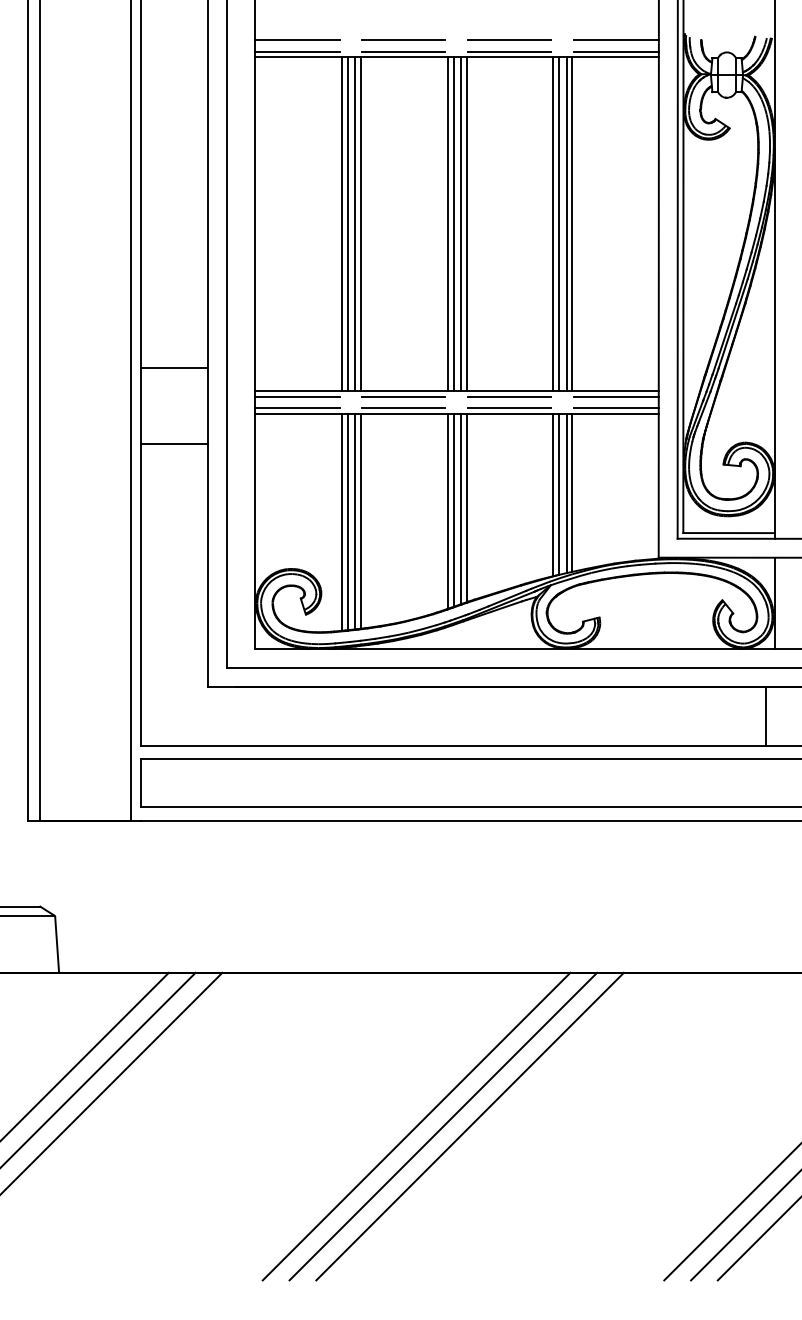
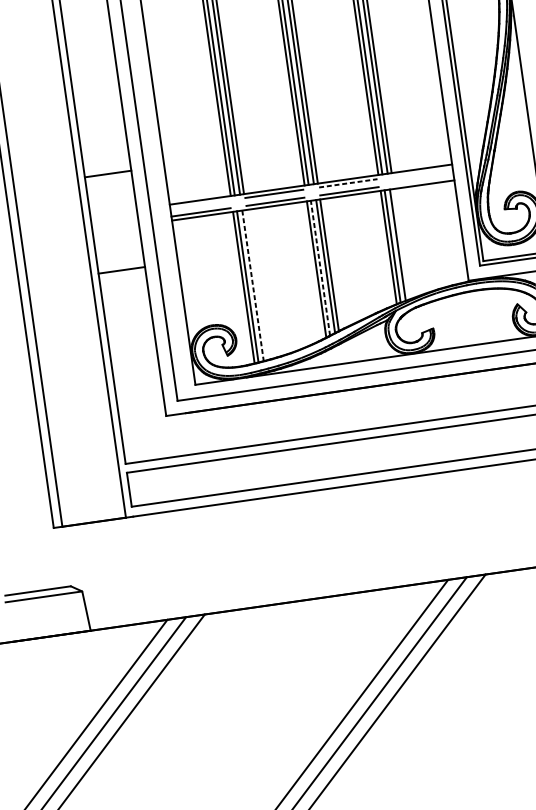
line: (174, 368) -> (108, 174), moved
line: (296, 397) -> (199, 204), removed
line: (509, 397) -> (348, 183), solid -> dashed
line: (615, 397) -> (422, 173), removed
line: (615, 408) -> (423, 180), removed
line: (174, 443) -> (121, 270), moved
line: (572, 492) -> (401, 243), removed
line: (453, 510) -> (320, 268), solid -> dashed
line: (355, 521) -> (253, 285), solid -> dashed
line: (361, 521) -> (257, 285), removed

